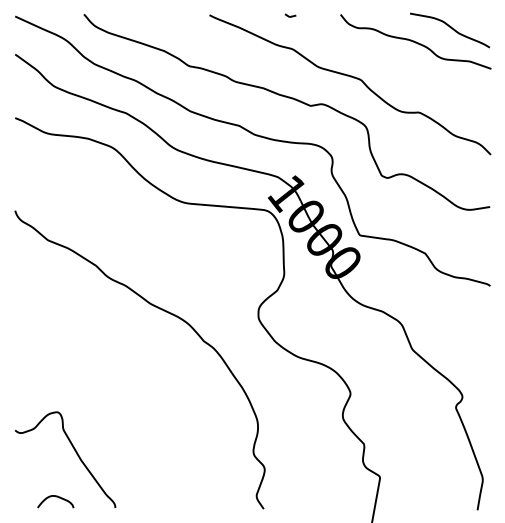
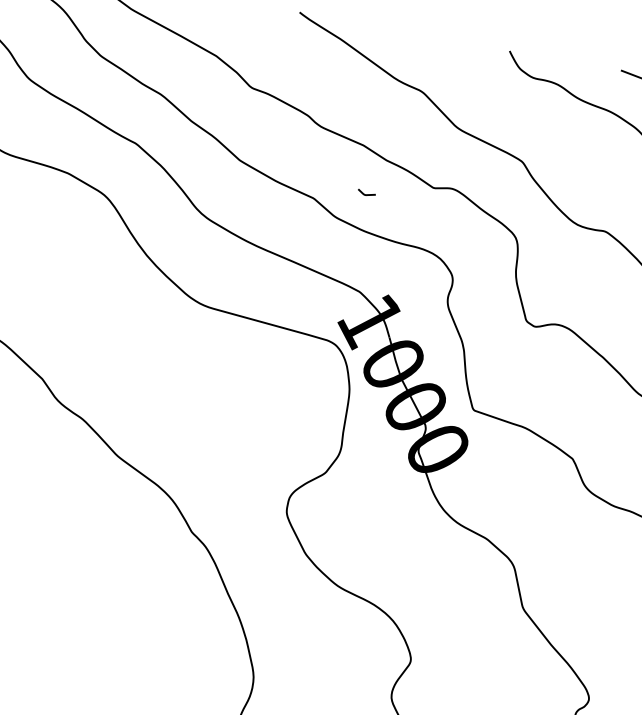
curve: (289, 15) -> (364, 192), moved

